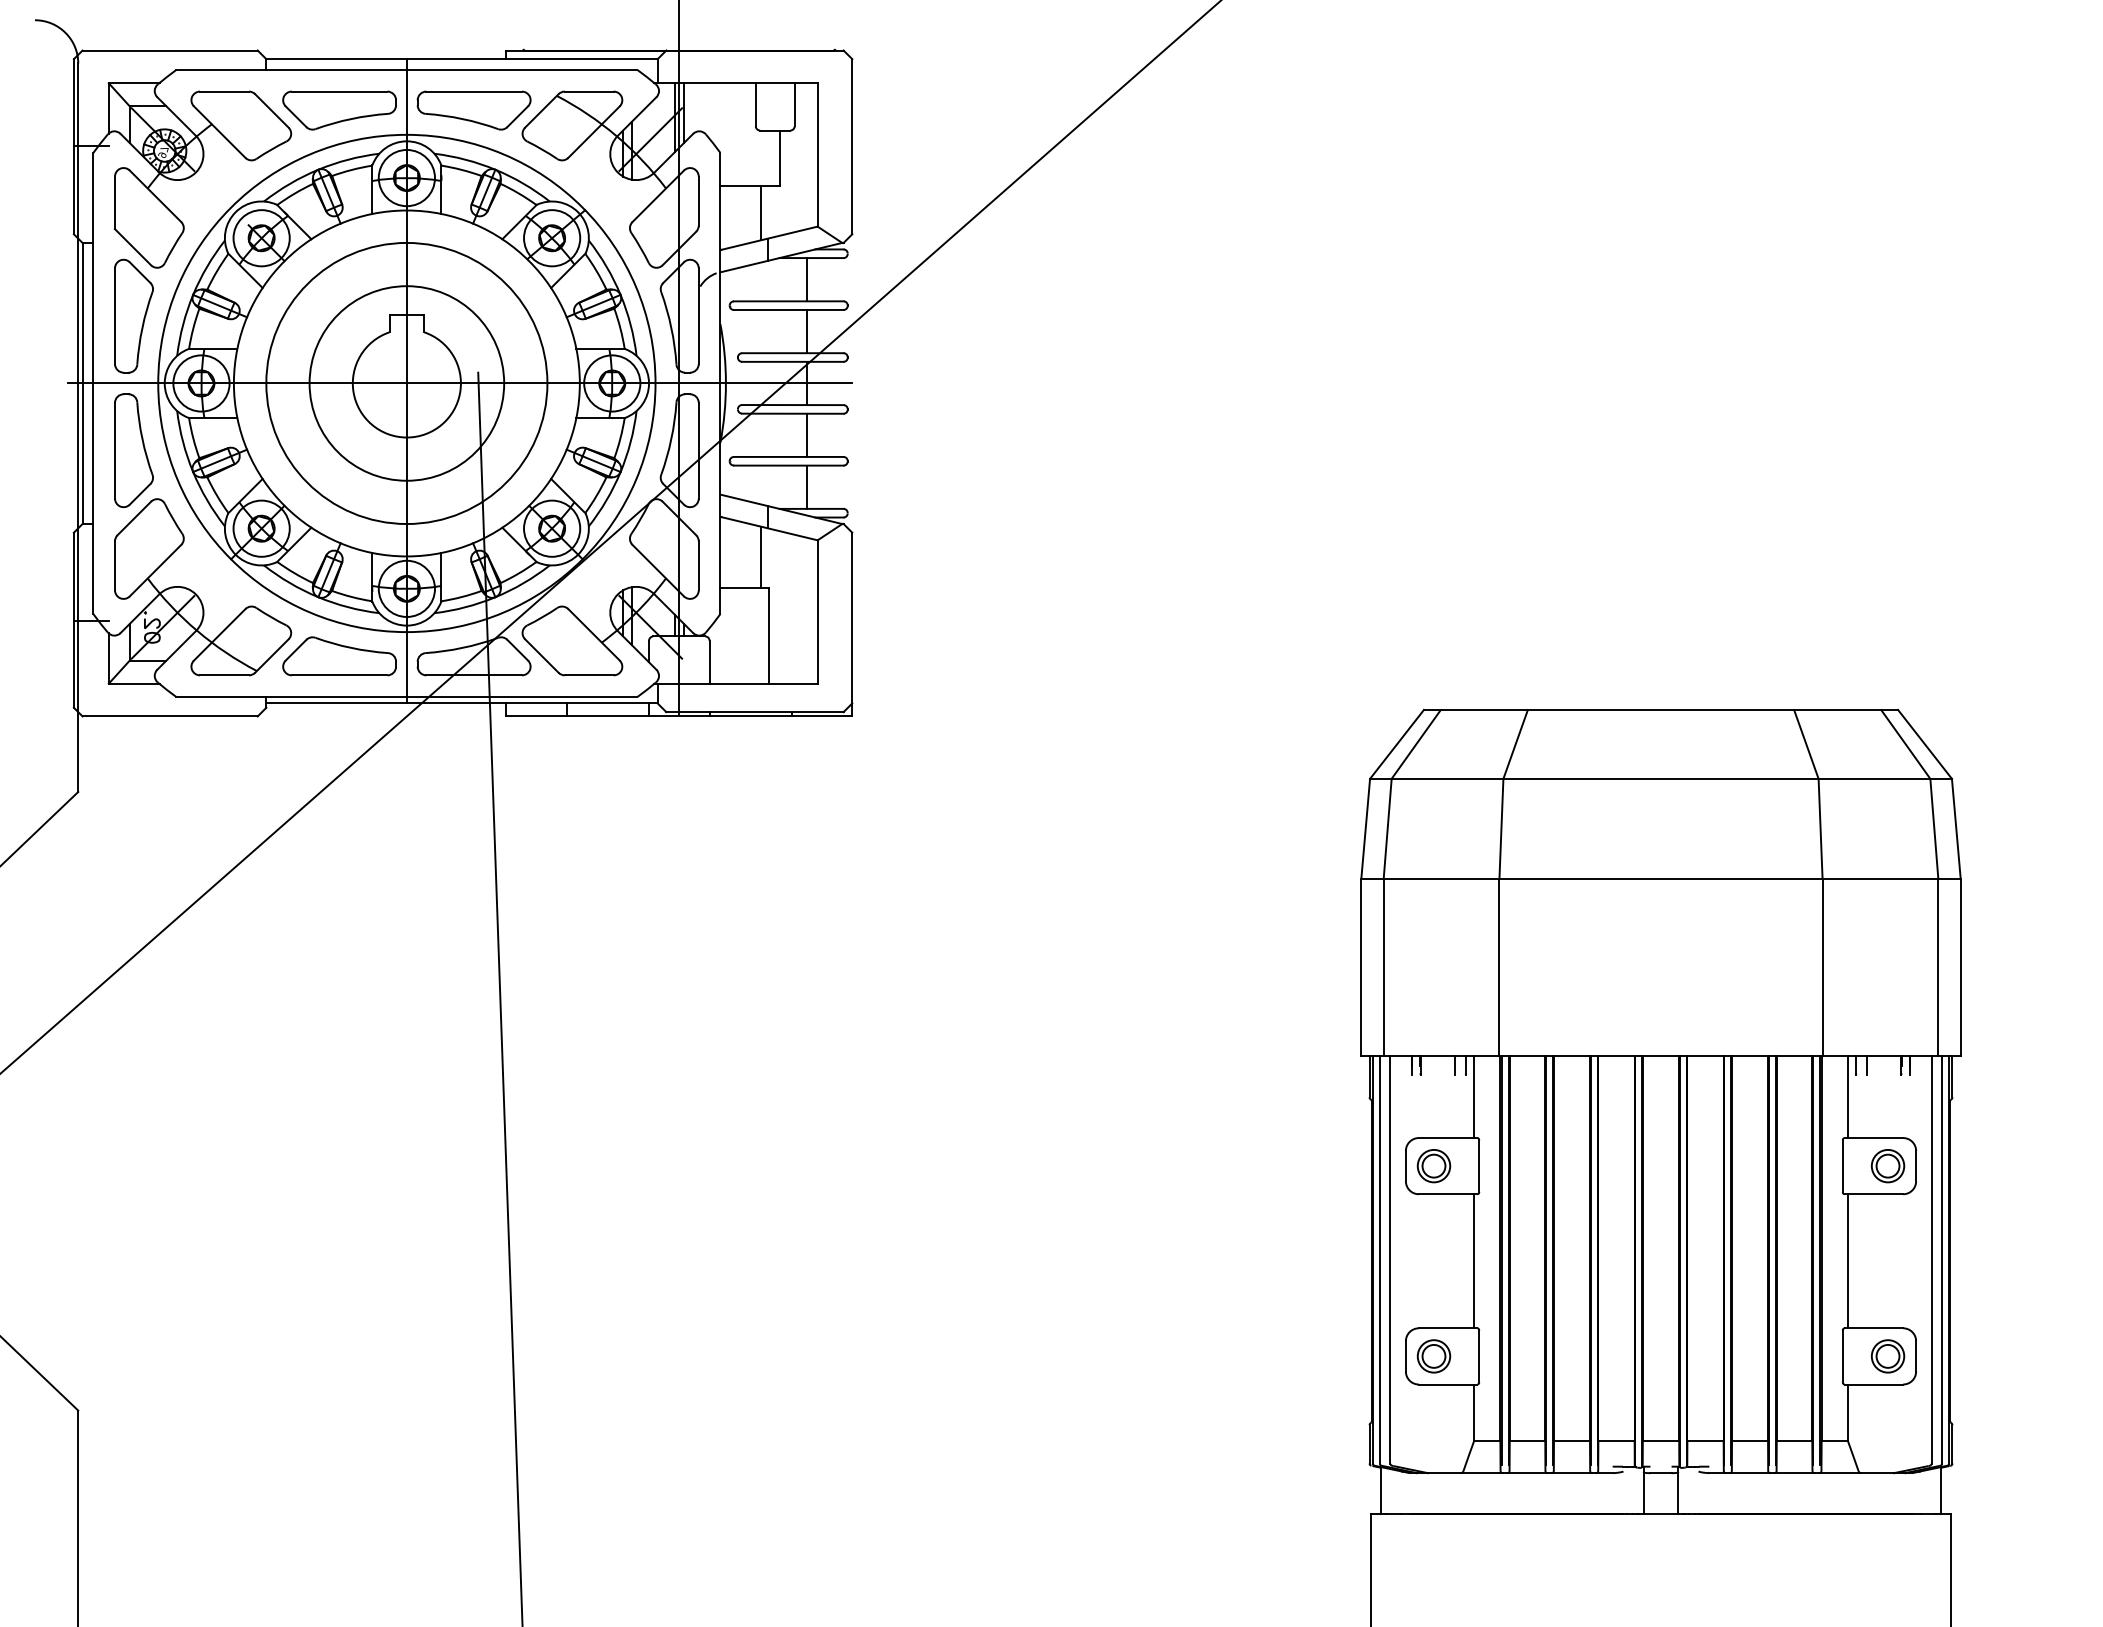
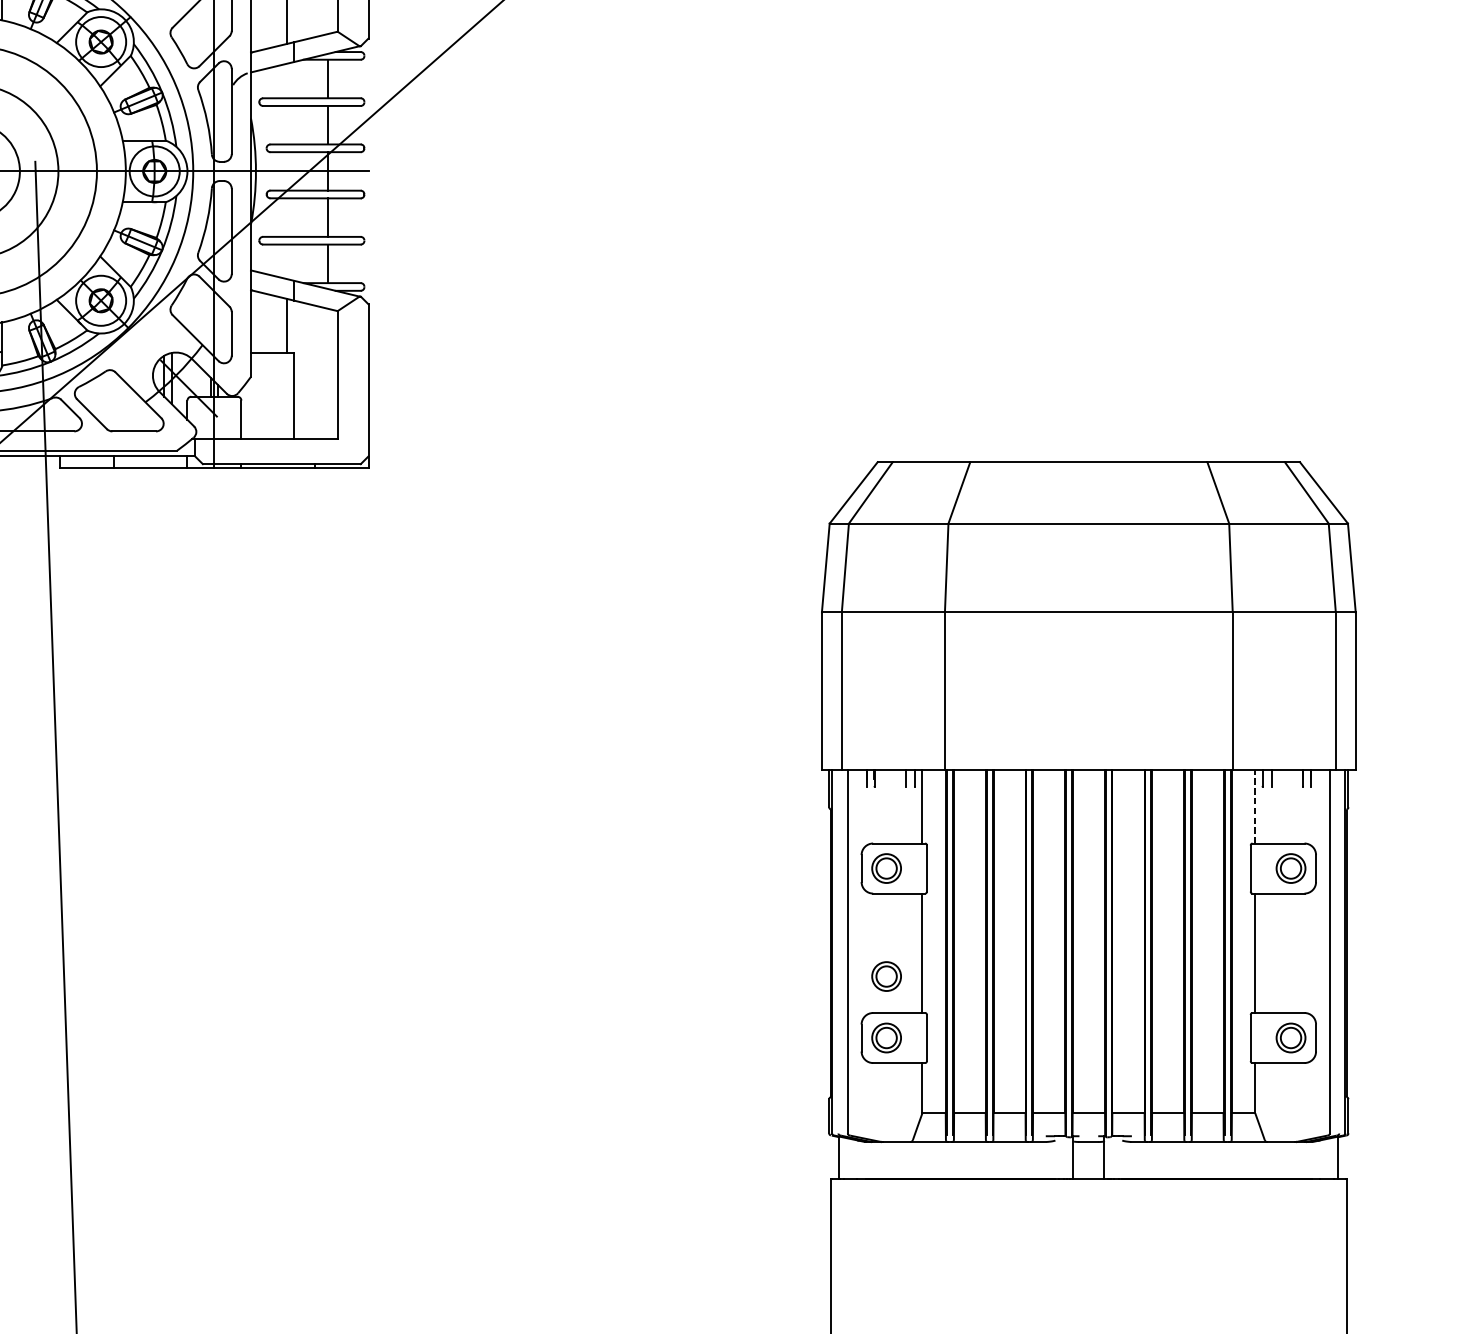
line: (1847, 1096) -> (1254, 806), solid -> dashed
line: (1379, 1259) -> (838, 951), removed
line: (1942, 1259) -> (1339, 951), removed
part: (1433, 1287) -> (886, 976), added

